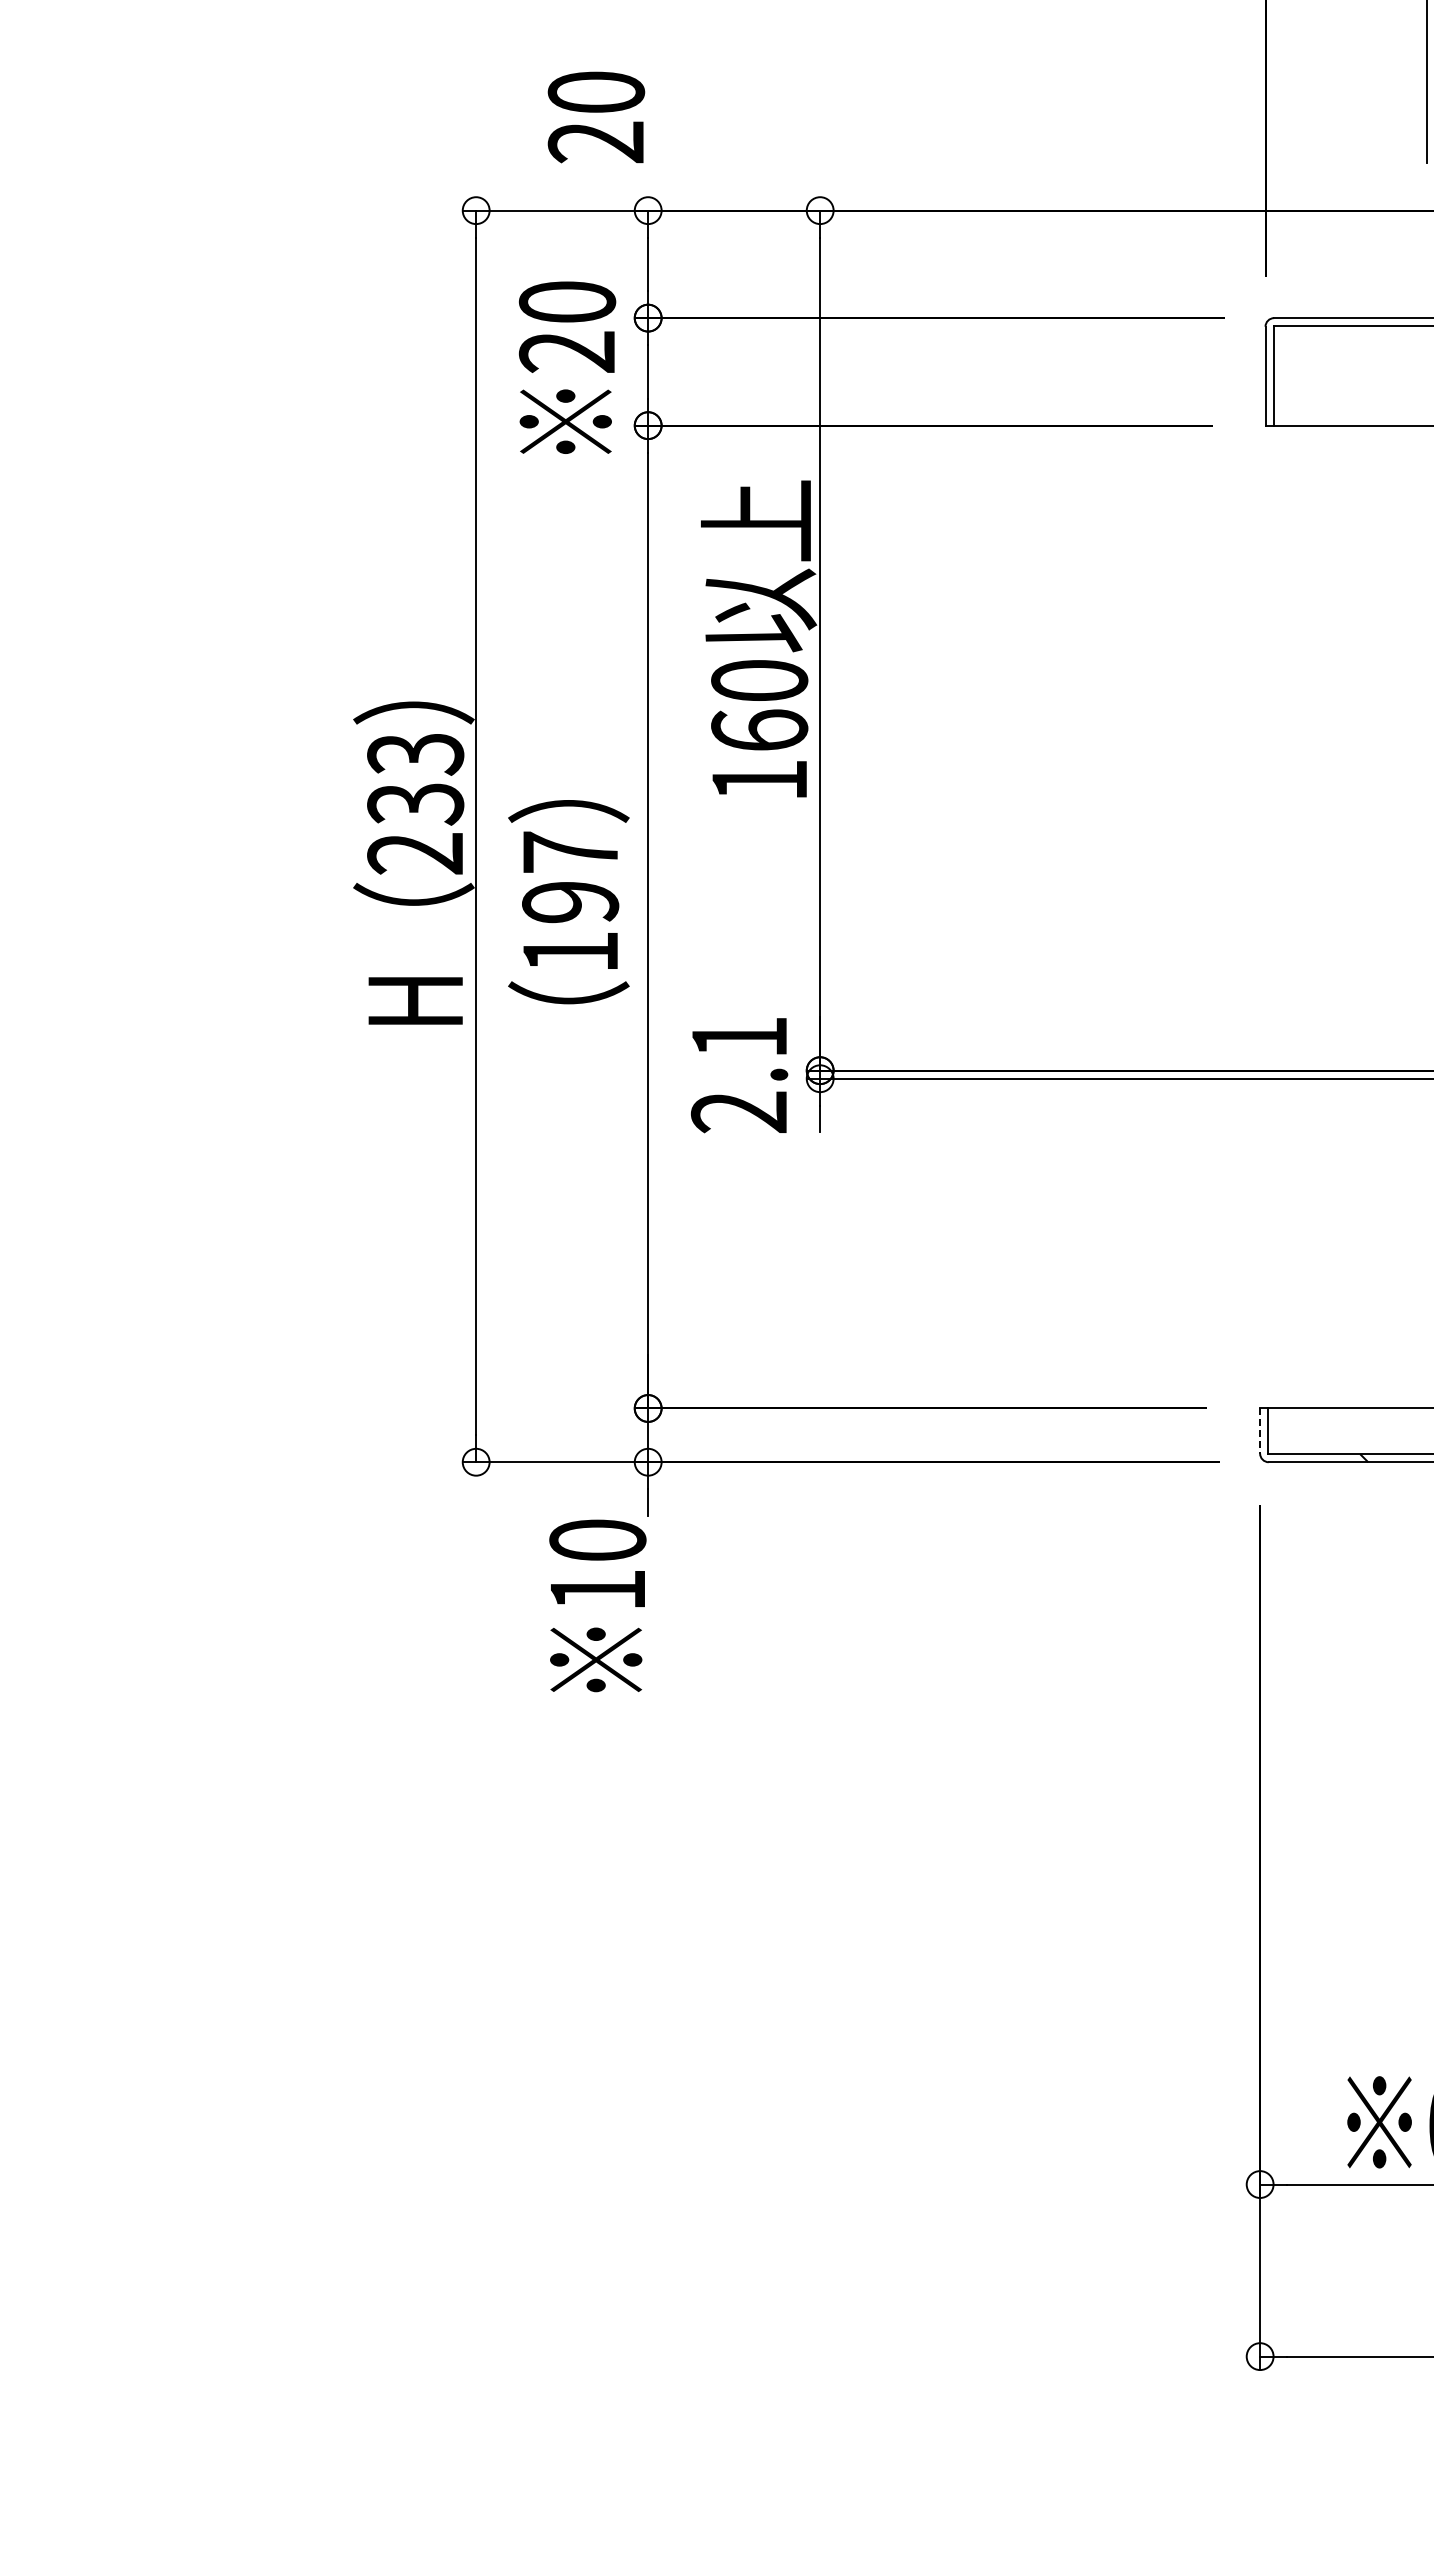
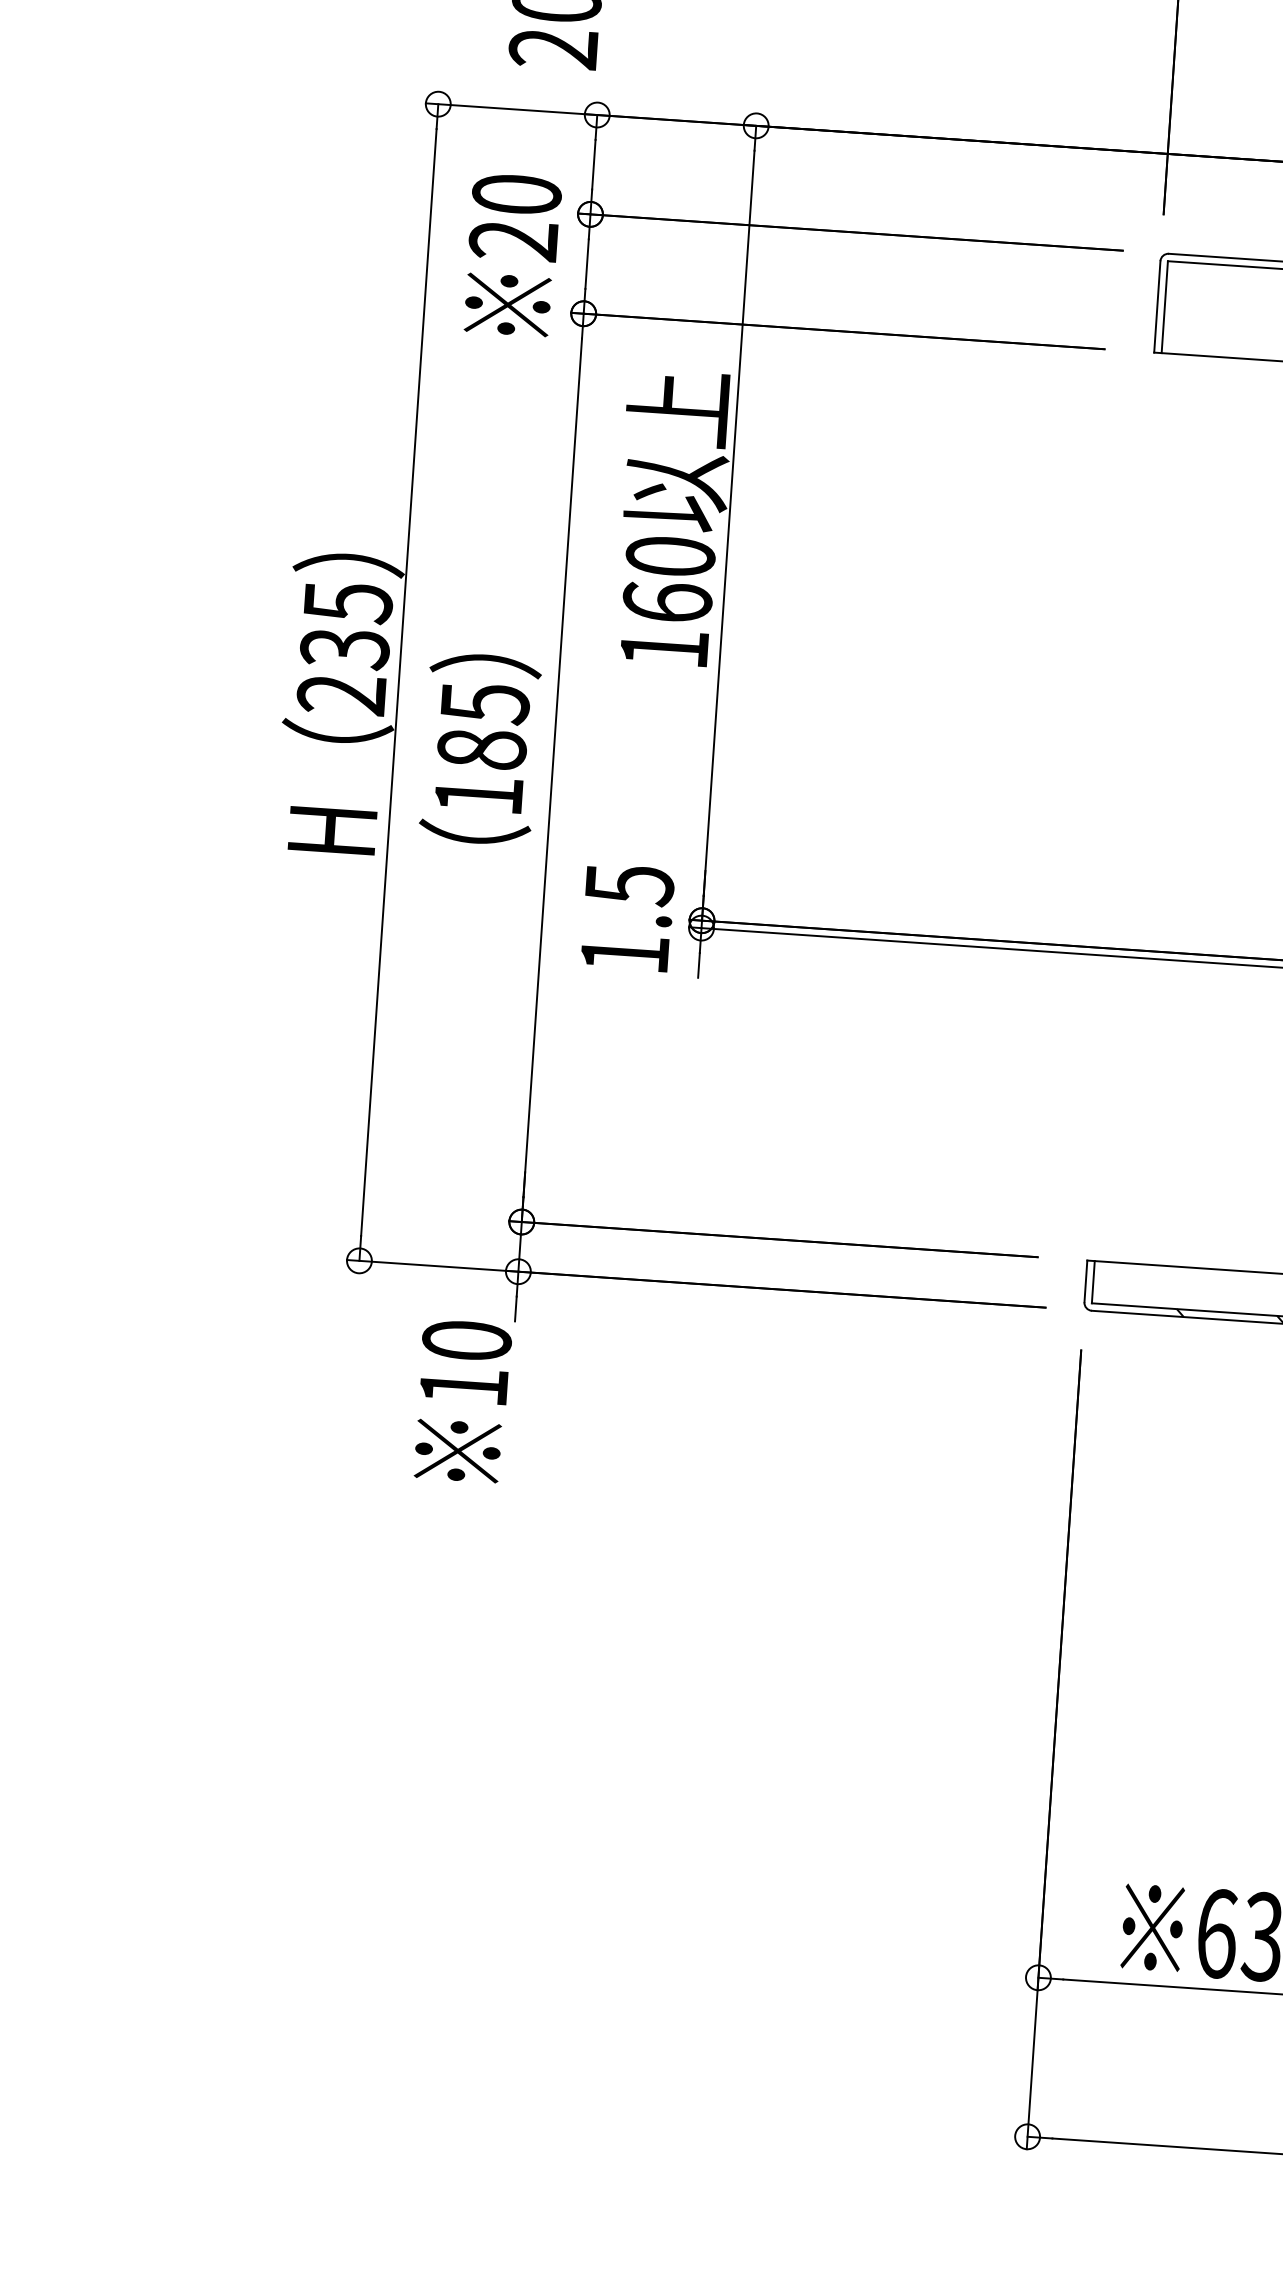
text: (415, 754) -> (347, 602), 233 -> 235
text: (570, 877) -> (483, 726), 197 -> 185
text: (739, 1075) -> (627, 920), 2.1 -> 1.5
line: (1260, 1431) -> (1086, 1281), dashed -> solid

